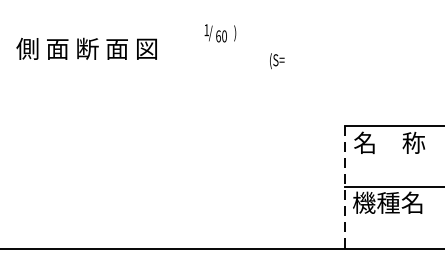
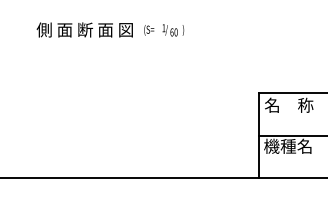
text: (86, 48) -> (84, 29), moved
text: (277, 61) -> (149, 30), moved
line: (344, 186) -> (258, 135), dashed -> solid

